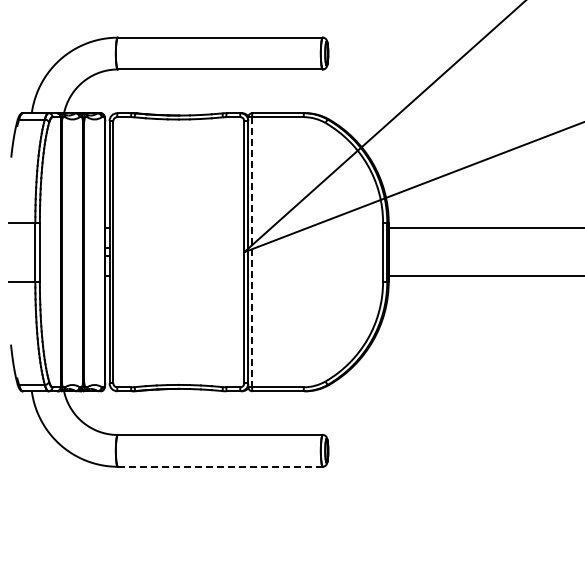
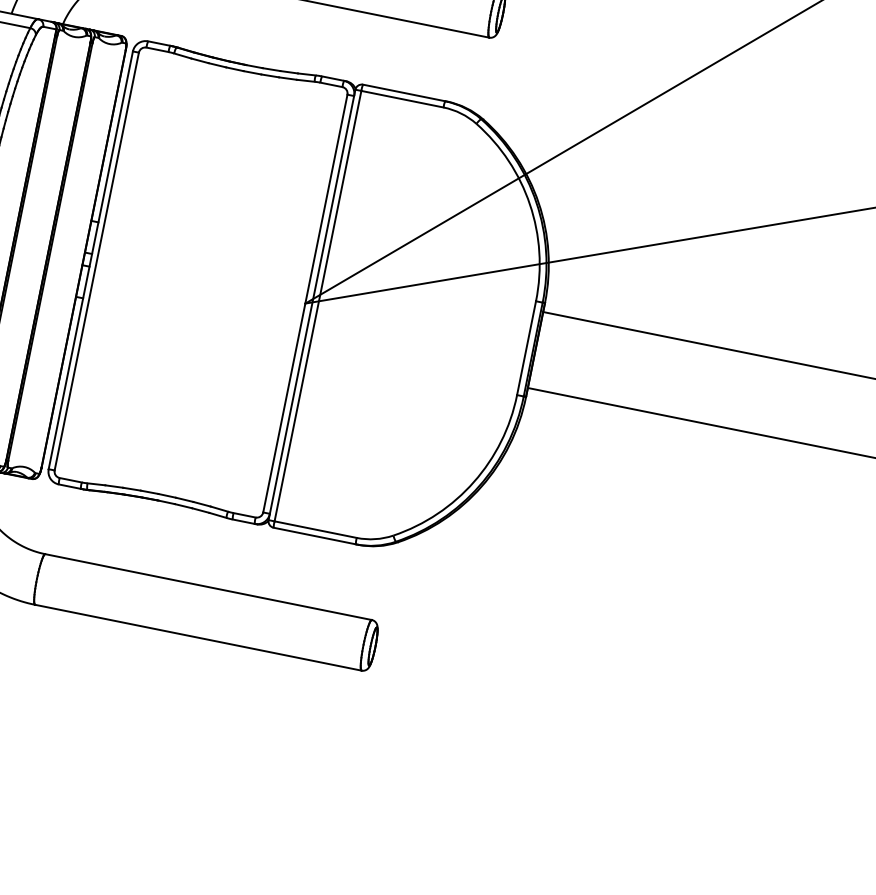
line: (252, 252) -> (318, 306), dashed -> solid
line: (220, 466) -> (198, 637), dashed -> solid

